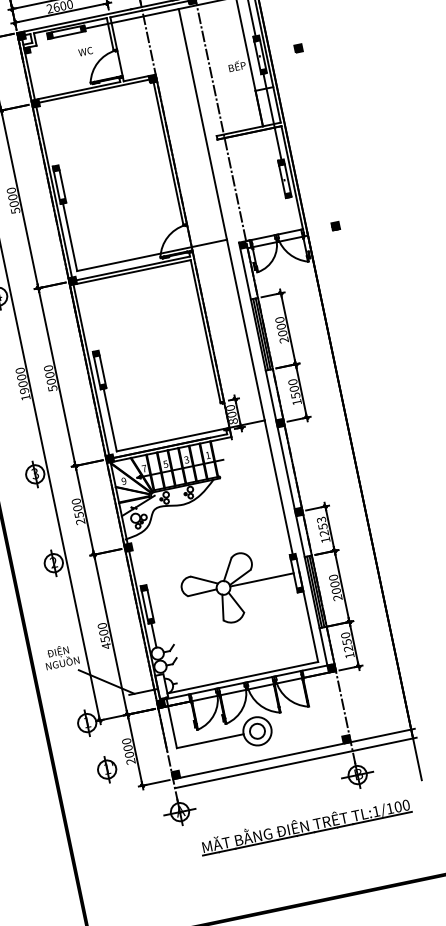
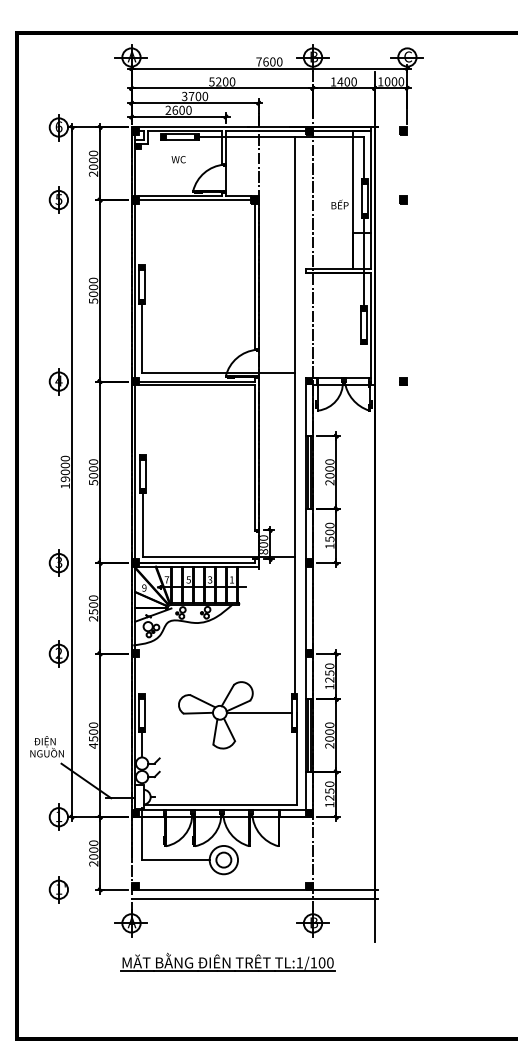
text: (85, 51) -> (178, 159), moved
text: (321, 520) -> (329, 666), 1253 -> 1250
part: (106, 769) -> (58, 889), moved
part: (305, 824) -> (227, 961), moved

